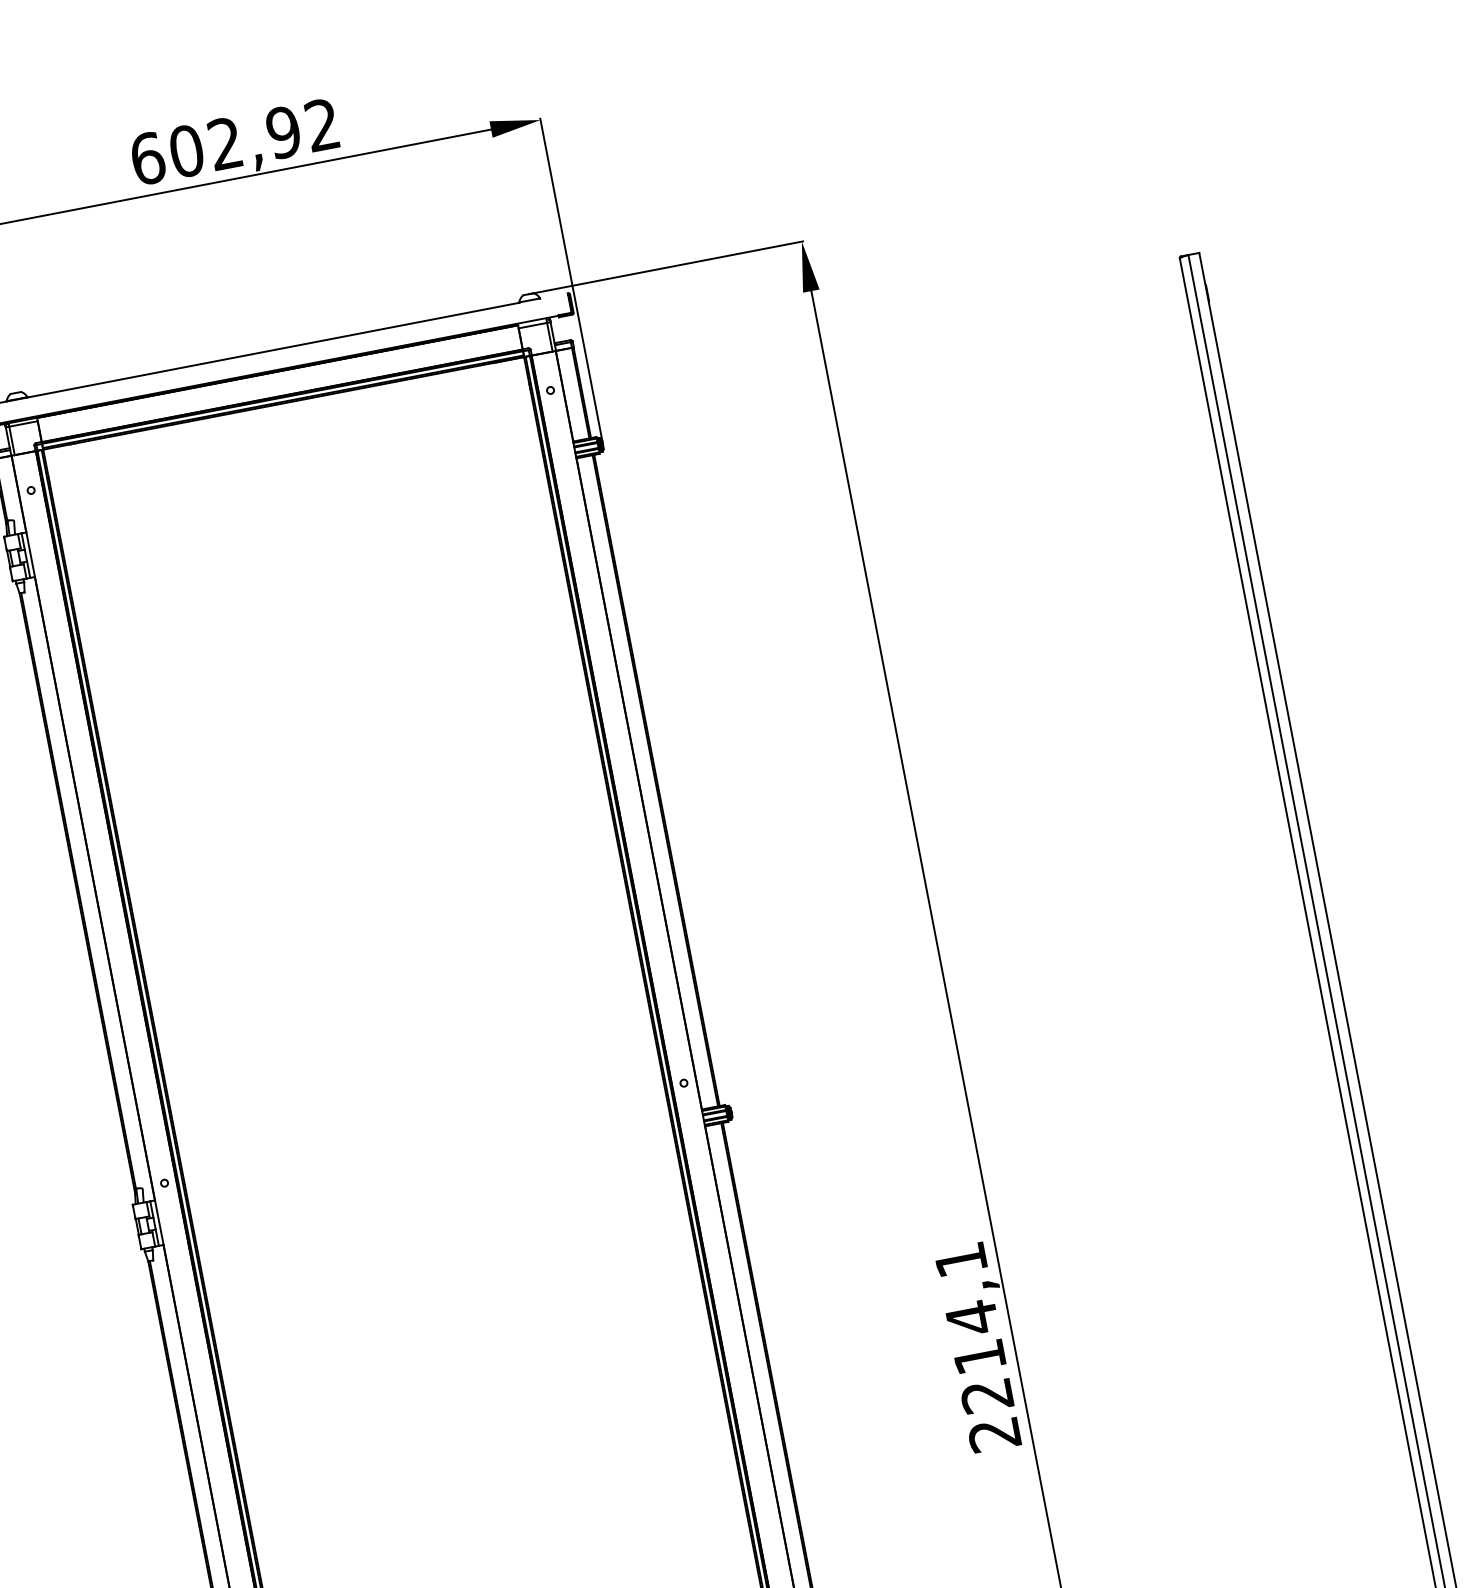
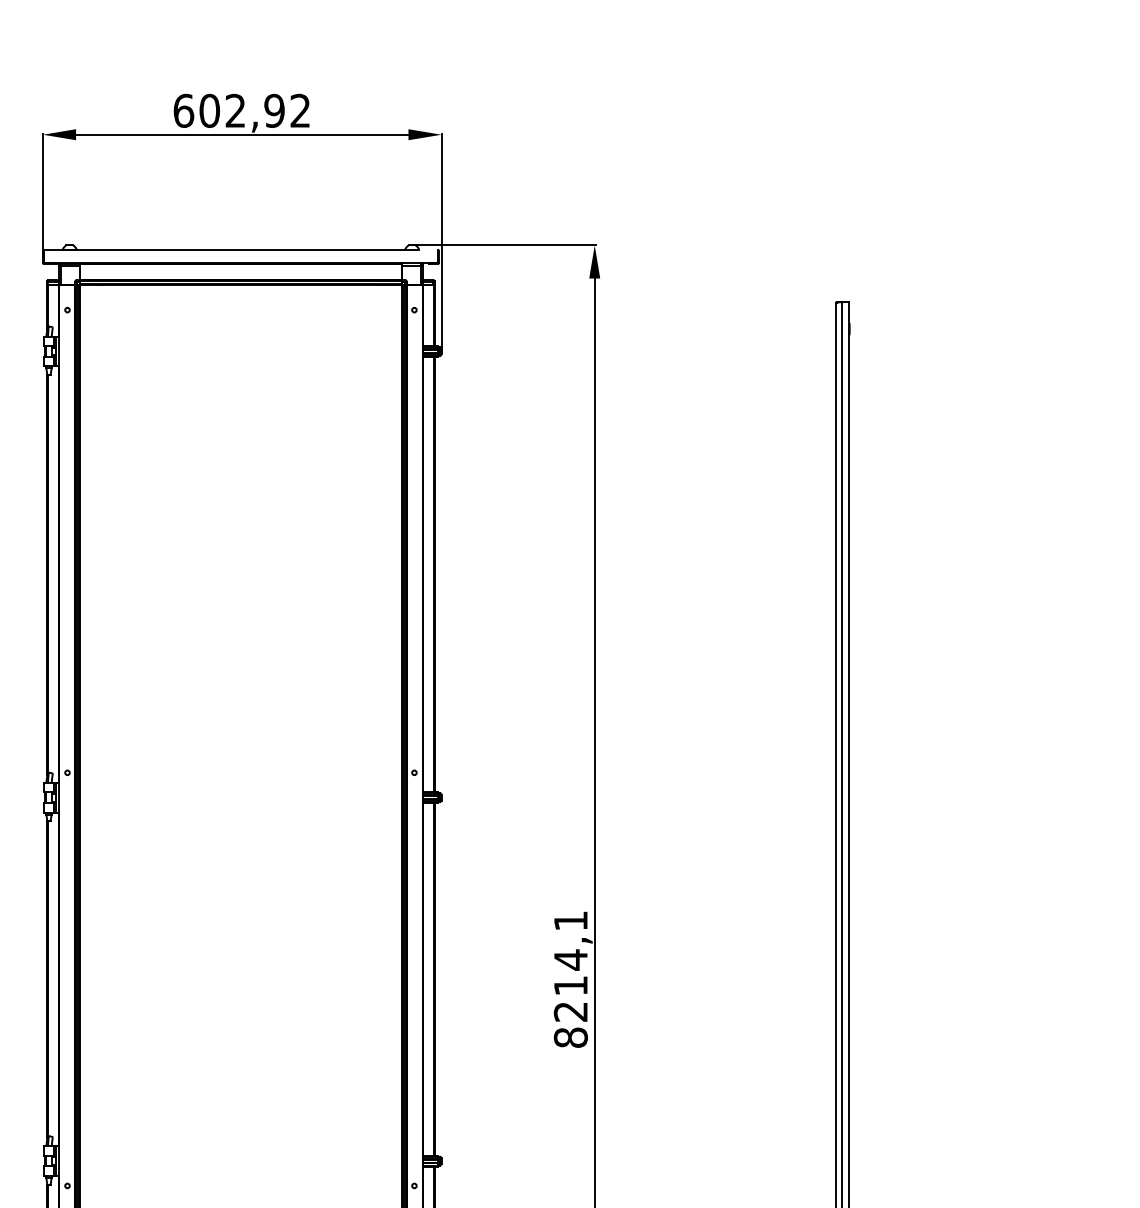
text: (993, 1434) -> (570, 1037), 2214,1 -> 8214,1

